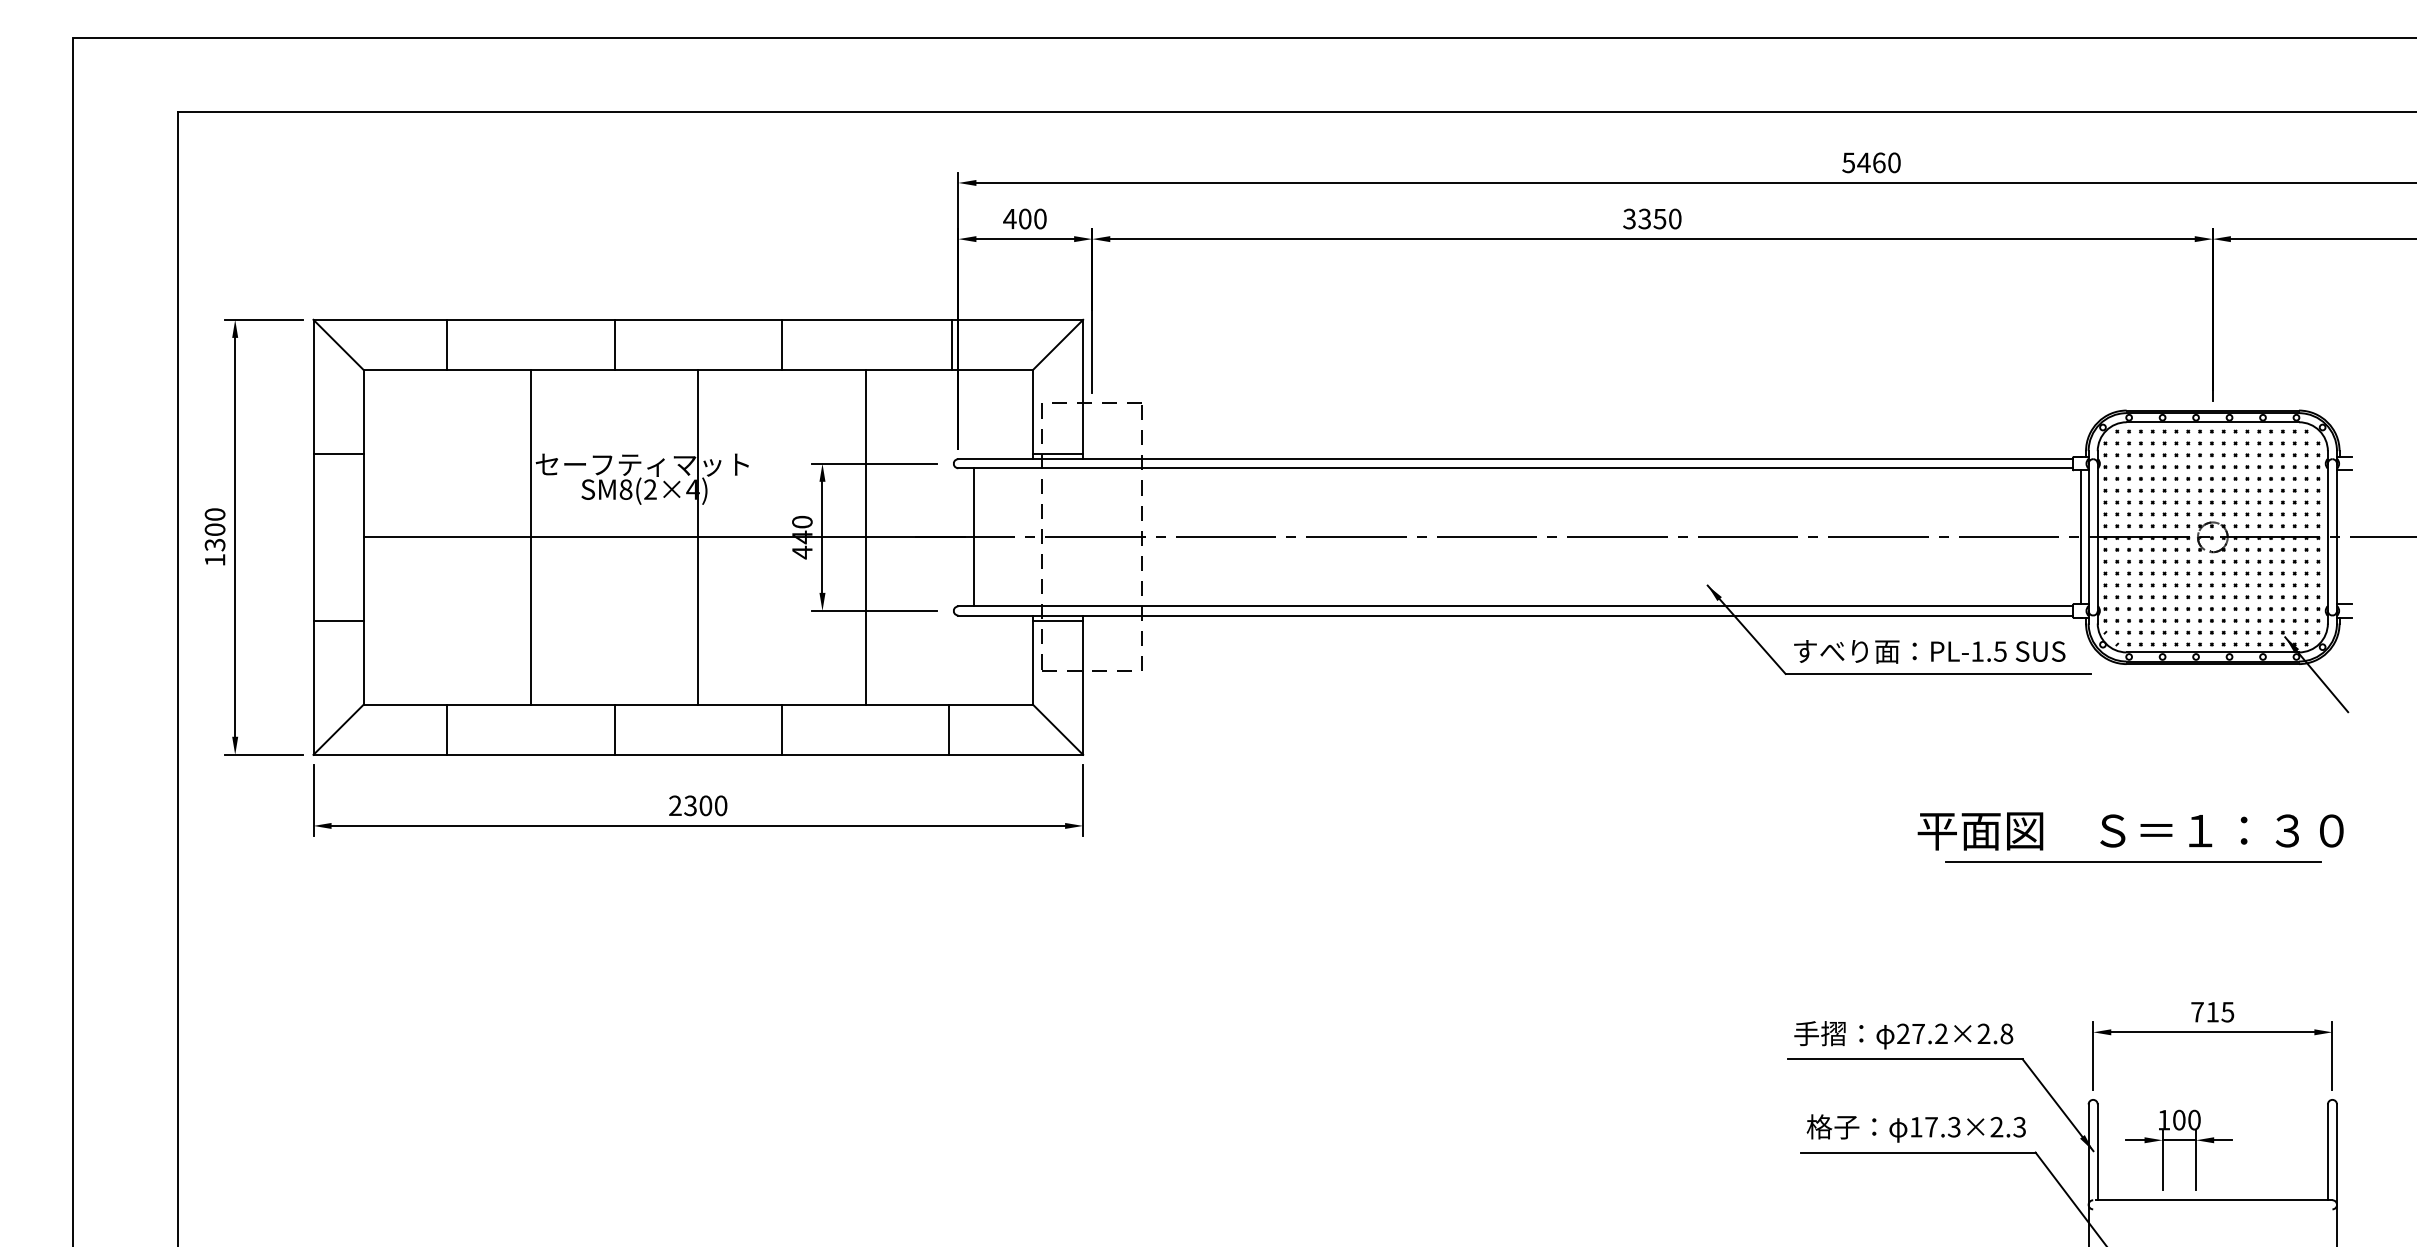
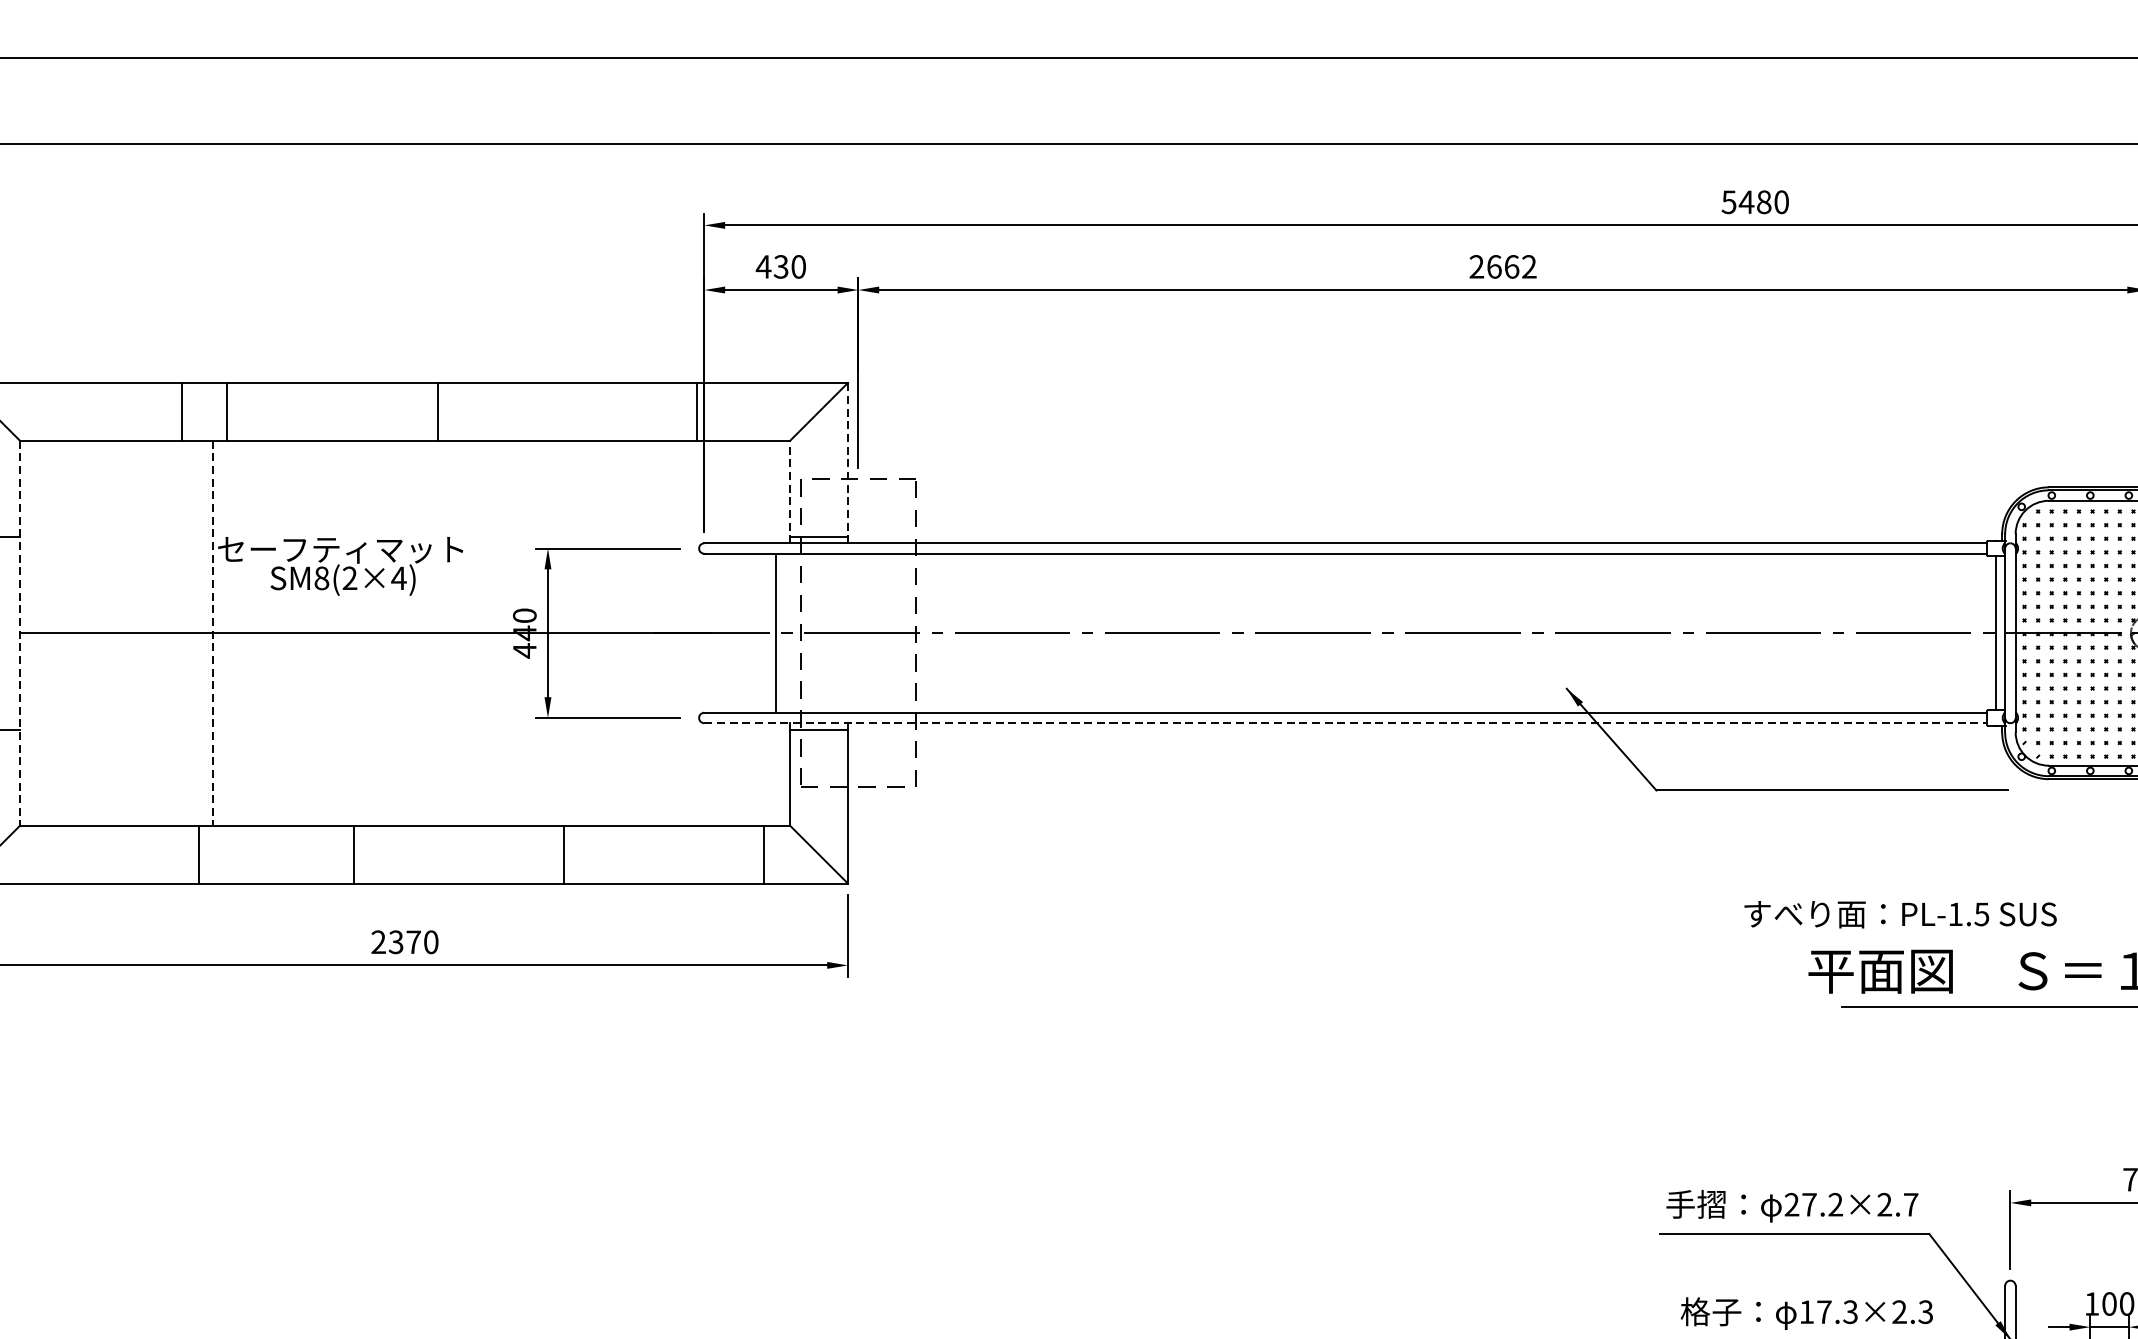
text: (1879, 162) -> (1764, 201), 5460 -> 5480
text: (1024, 218) -> (780, 266), 400 -> 430
text: (1652, 218) -> (1503, 266), 3350 -> 2662
line: (447, 344) -> (182, 411), moved
line: (614, 344) -> (226, 411), moved
line: (781, 344) -> (437, 411), moved
line: (1083, 389) -> (848, 463), solid -> dashed
line: (1032, 414) -> (789, 491), solid -> dashed
line: (363, 537) -> (19, 633), solid -> dashed
line: (531, 537) -> (213, 633), solid -> dashed
line: (698, 537) -> (405, 633), removed
line: (865, 537) -> (597, 633), removed
line: (973, 537) -> (775, 633), moved
line: (1516, 615) -> (1346, 723), solid -> dashed
text: (1929, 651) -> (1900, 914), moved
line: (447, 729) -> (199, 854), moved
line: (614, 729) -> (353, 854), moved
line: (781, 729) -> (562, 854), moved
line: (949, 729) -> (764, 854), moved
text: (705, 805) -> (413, 941), 2300 -> 2370
text: (2006, 1033) -> (1910, 1204), 27.2×2.8 -> 27.2×2.7

